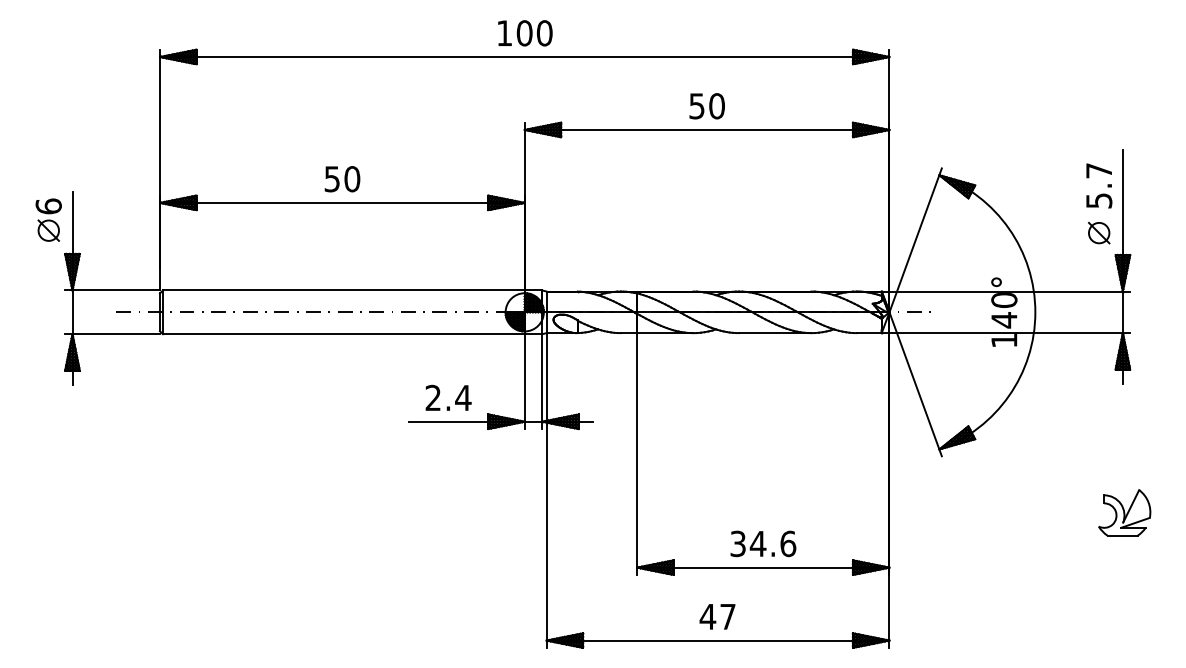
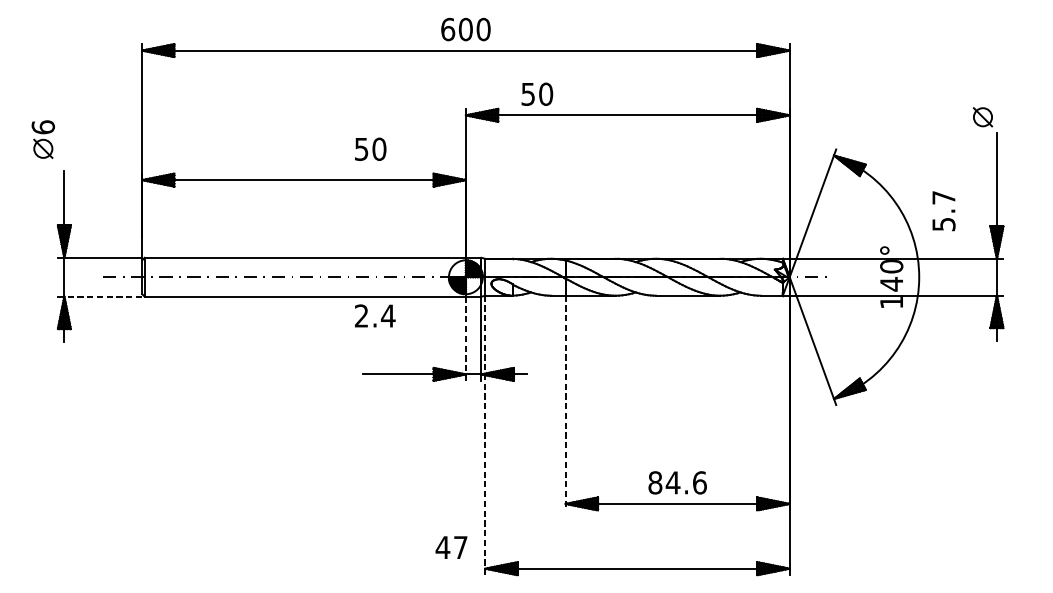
text: (504, 33) -> (447, 29), 100 -> 600
text: (706, 106) -> (536, 94), moved
text: (342, 179) -> (370, 149), moved
text: (1099, 185) -> (944, 210), moved
part: (48, 219) -> (43, 138), moved
part: (1099, 233) -> (983, 117), moved
line: (116, 334) -> (103, 296), solid -> dashed
line: (524, 382) -> (465, 339), solid -> dashed
text: (448, 397) -> (375, 315), moved
line: (637, 454) -> (566, 403), solid -> dashed
line: (546, 491) -> (485, 436), solid -> dashed
part: (1124, 512) -> (998, 454), removed
text: (738, 543) -> (655, 482), 34.6 -> 84.6
text: (717, 616) -> (451, 547), moved

